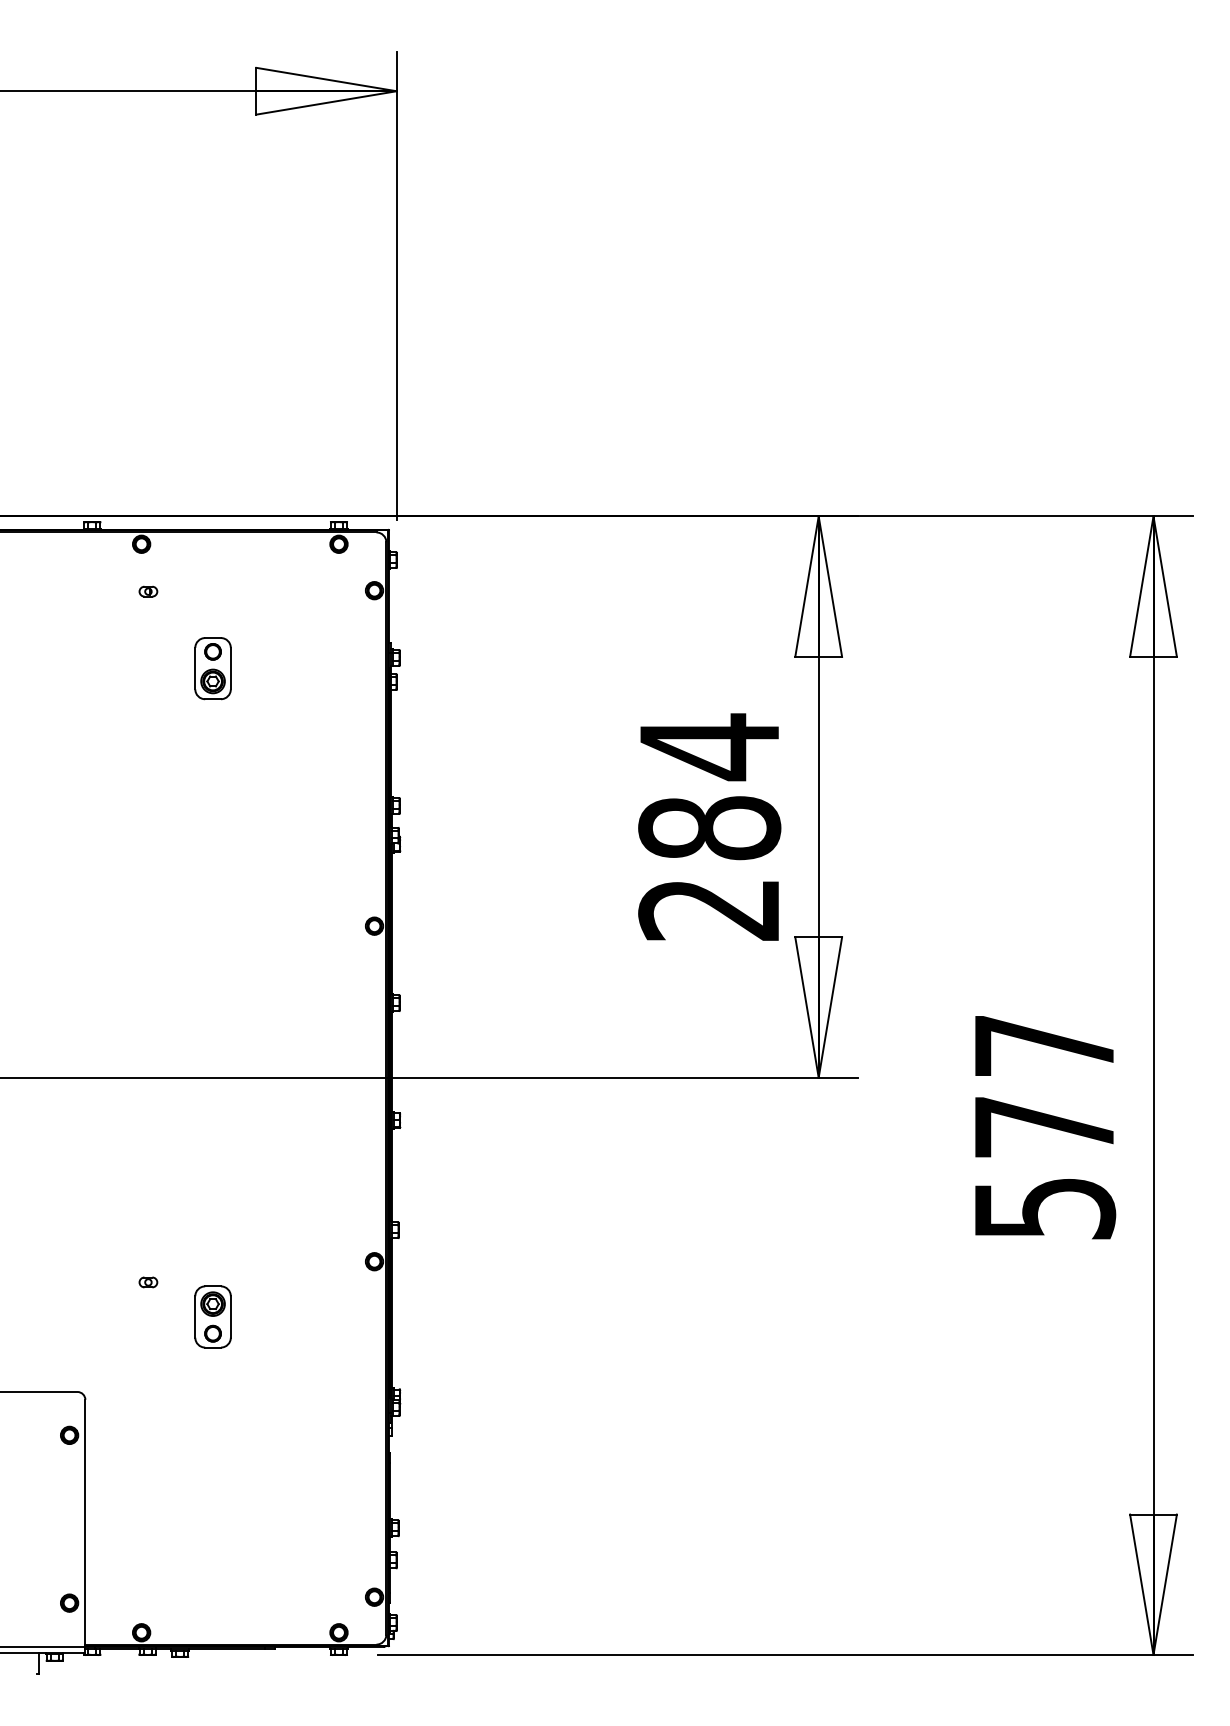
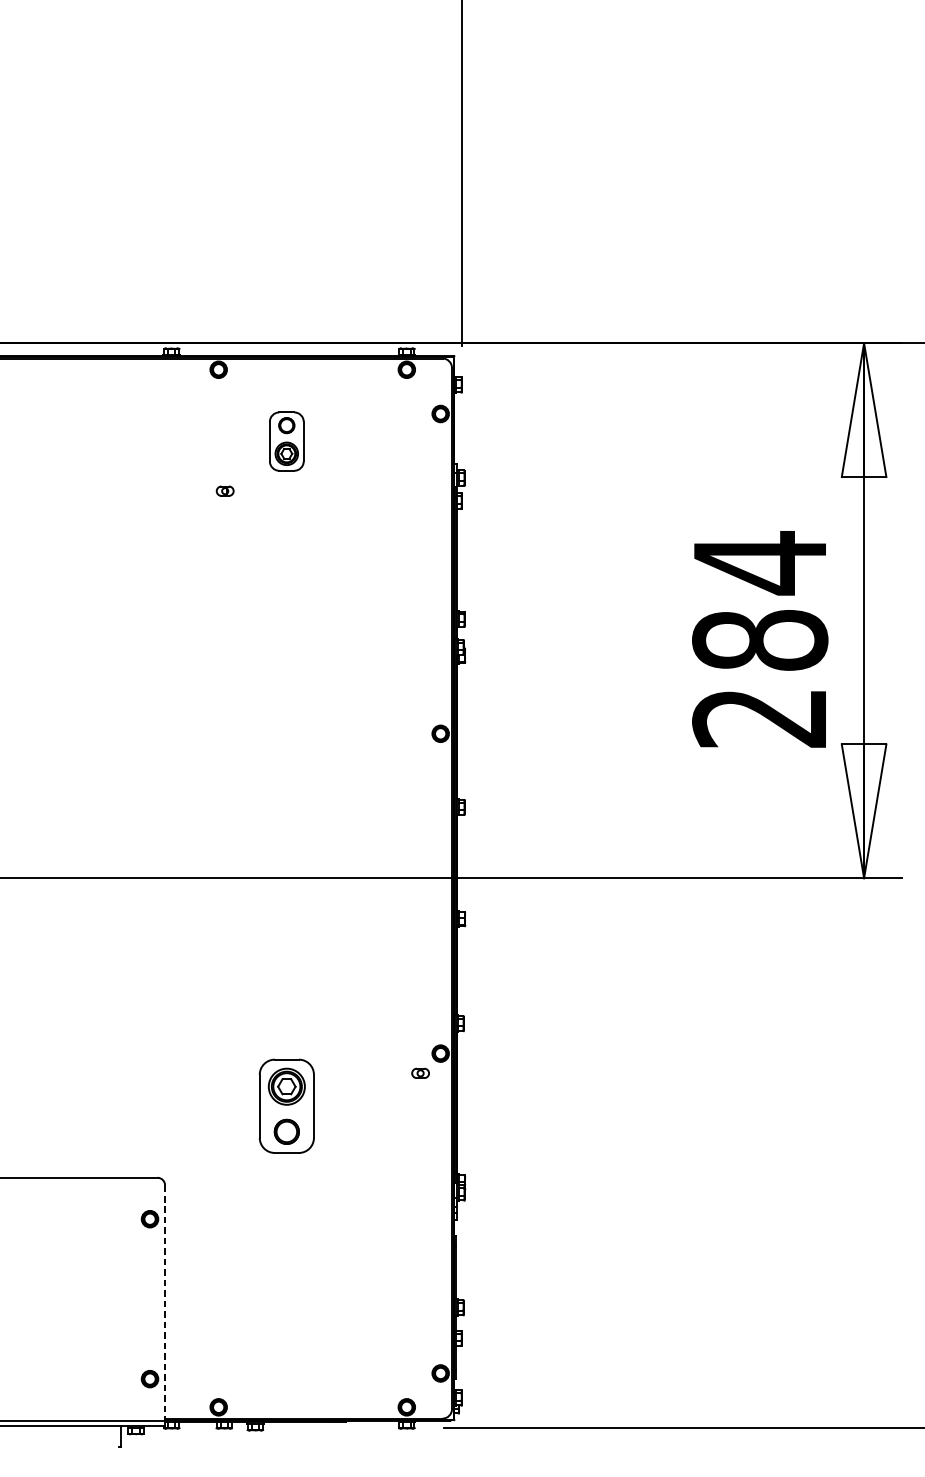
part: (148, 591) -> (225, 491), moved
part: (212, 668) -> (286, 441), moved
part: (148, 1282) -> (420, 1073), moved
part: (212, 1316) -> (286, 1105), size x1.6
line: (85, 1523) -> (165, 1303), solid -> dashed

